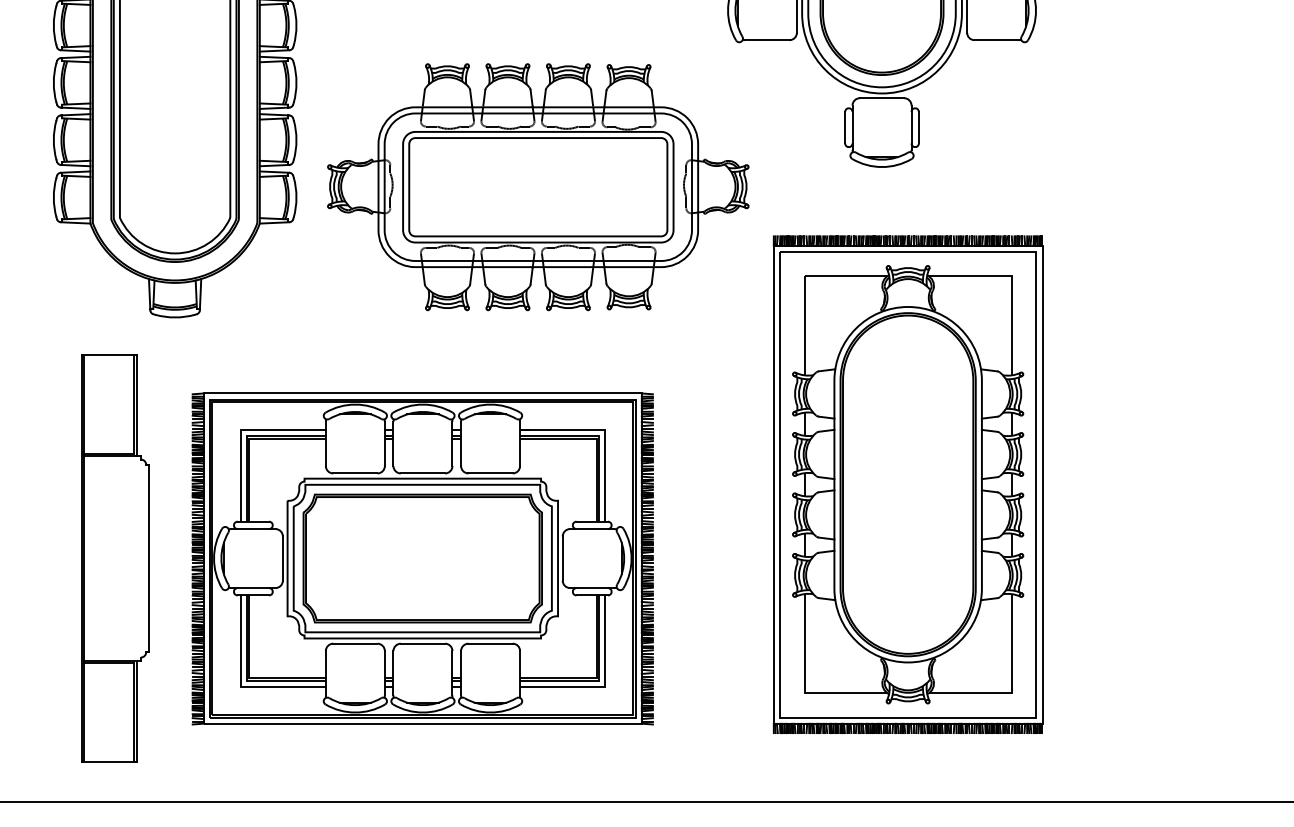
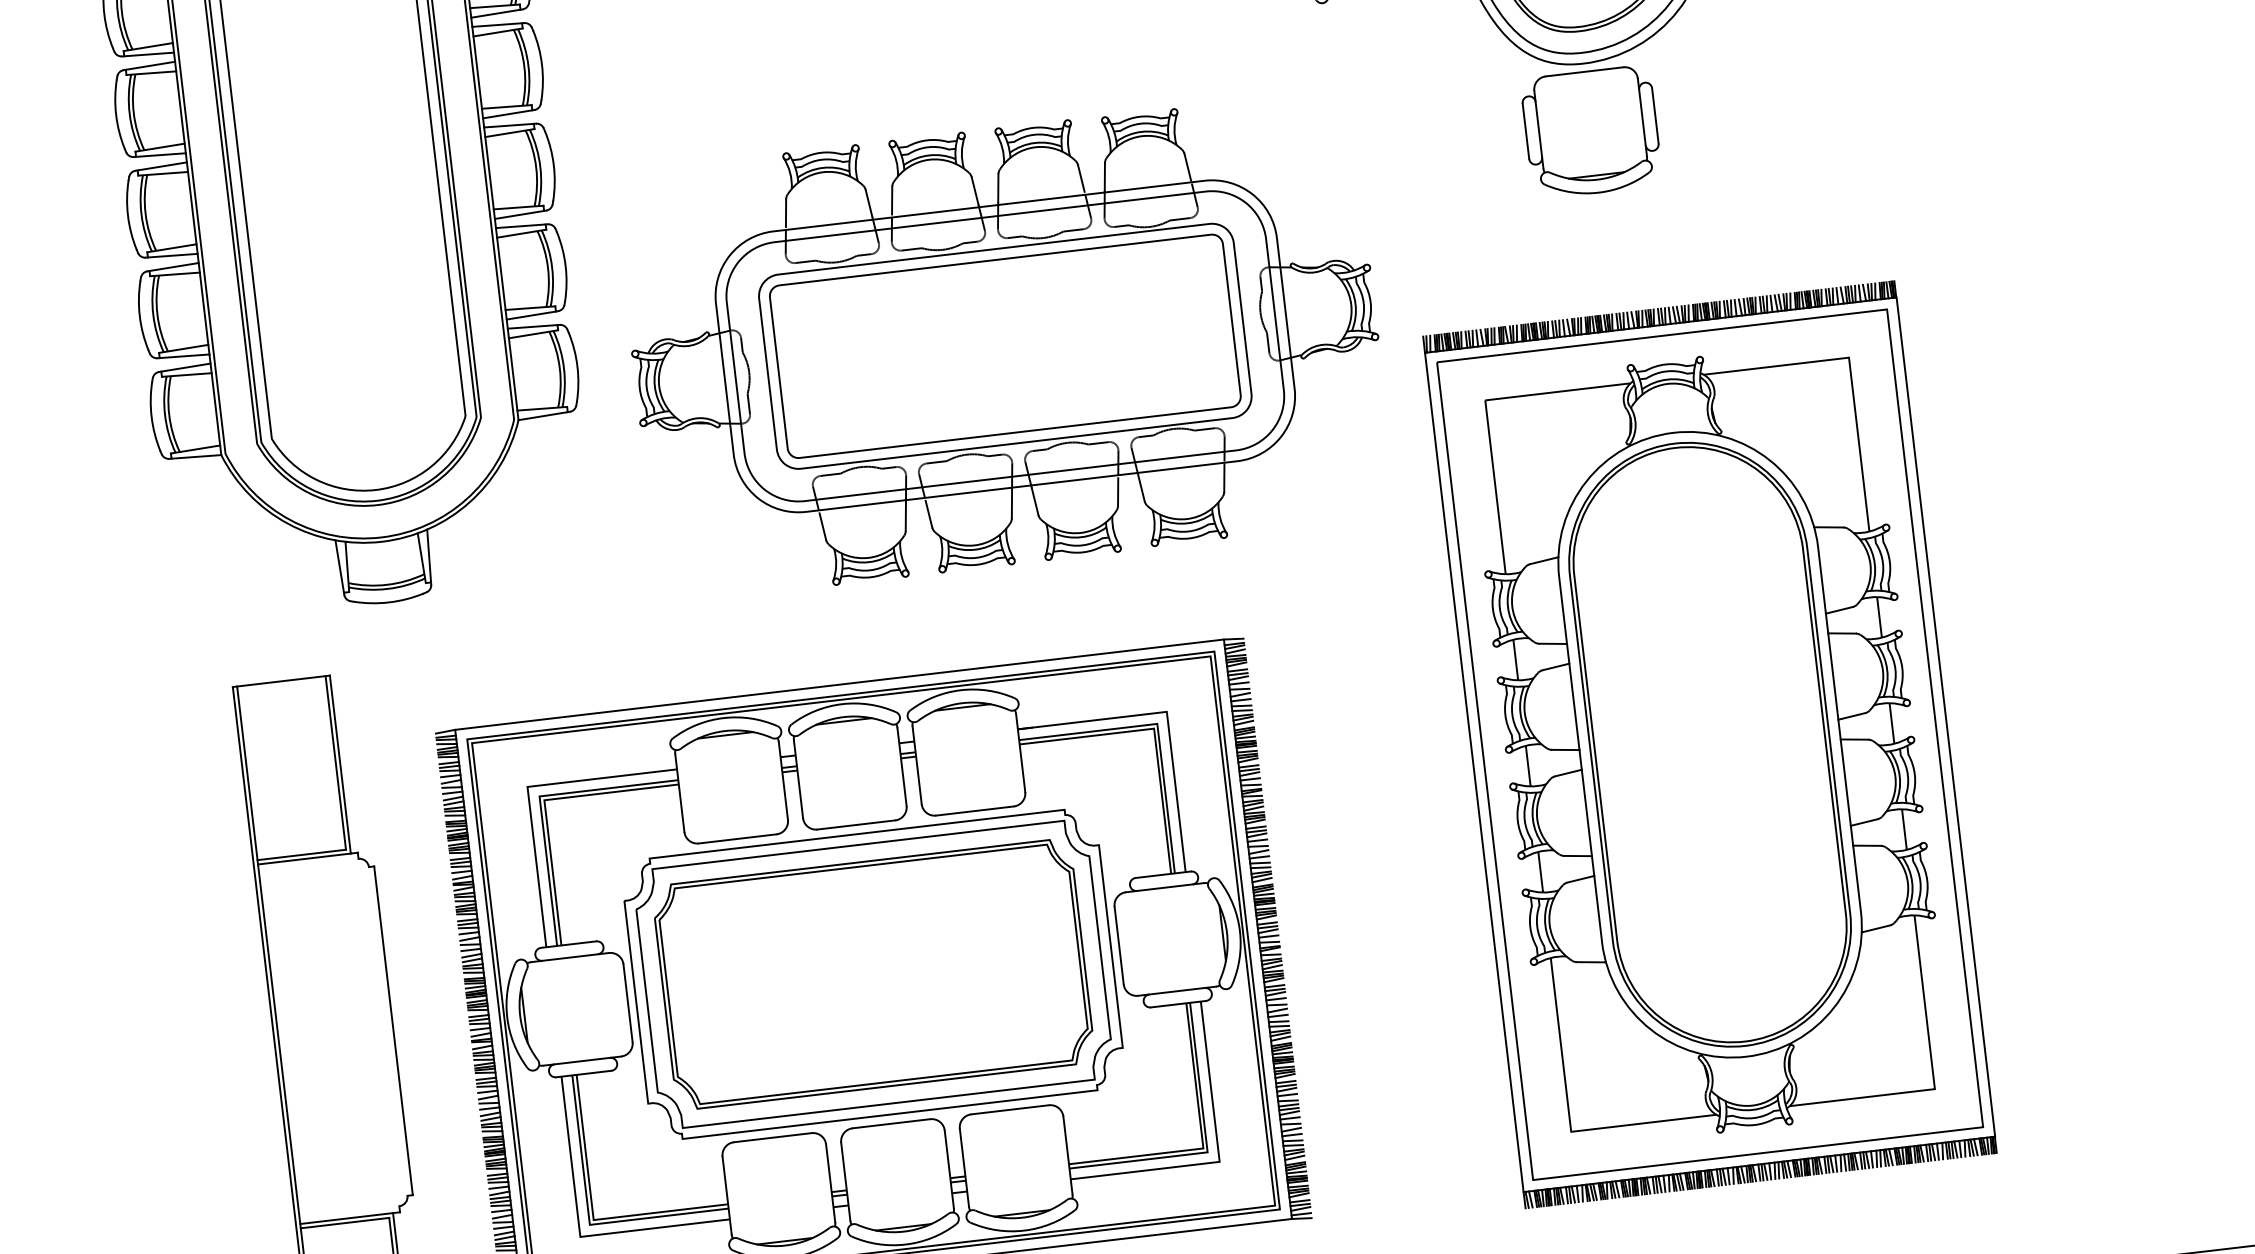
part: (538, 187) -> (1005, 346), moved

